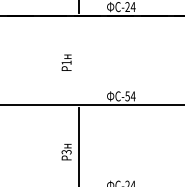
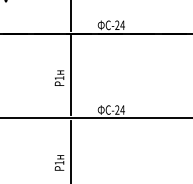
line: (79, 59) -> (71, 75), added
text: (127, 95) -> (117, 109), -54 -> -24
text: (66, 151) -> (59, 162), 3 -> 1

